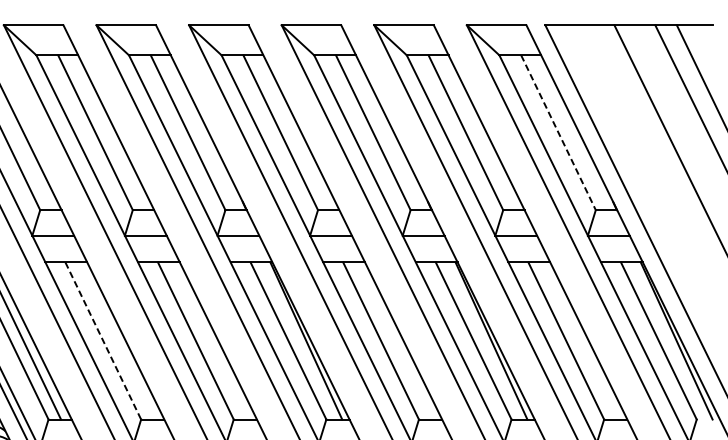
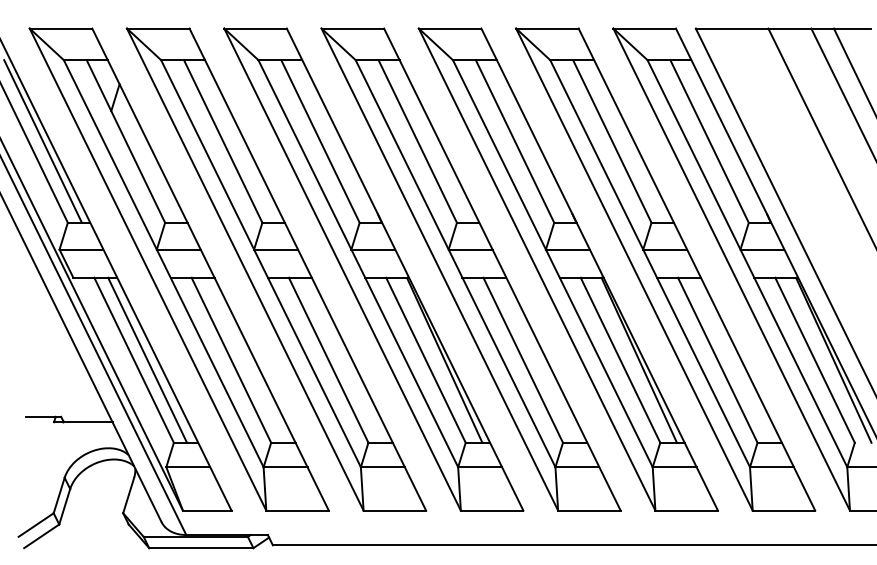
line: (558, 132) -> (709, 141), dashed -> solid
line: (103, 341) -> (231, 360), dashed -> solid

